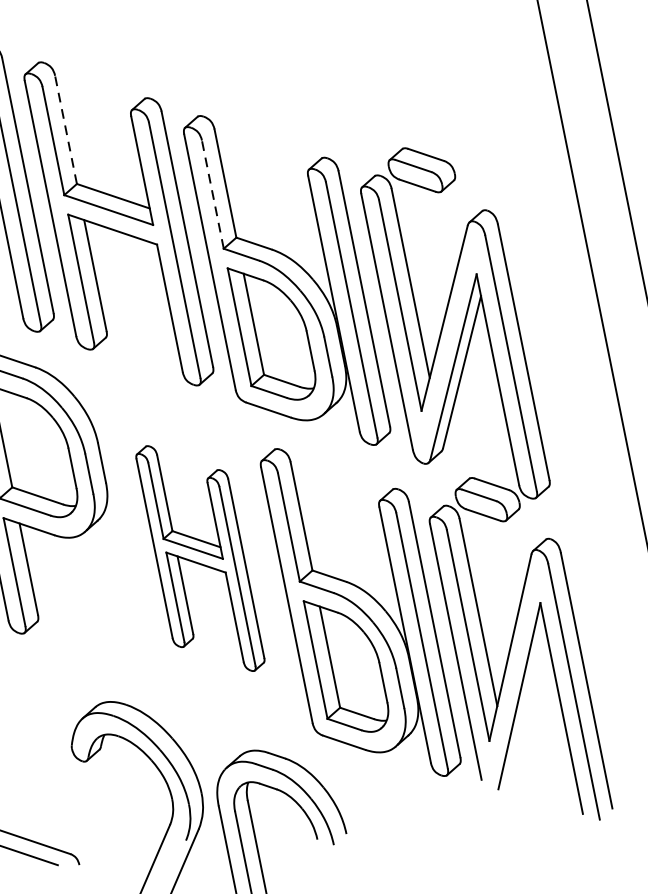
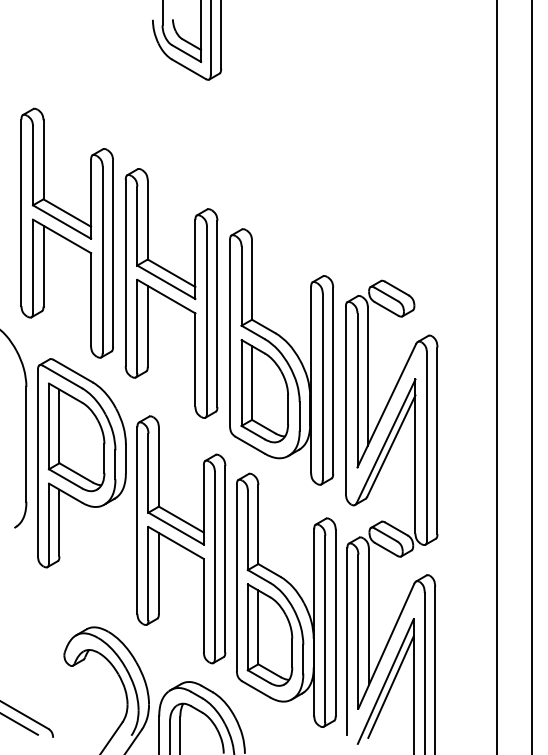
line: (65, 130) -> (147, 220), dashed -> solid
line: (212, 195) -> (241, 286), dashed -> solid
part: (200, 558) -> (181, 539), size x1.43
line: (527, 701) -> (390, 686), added

